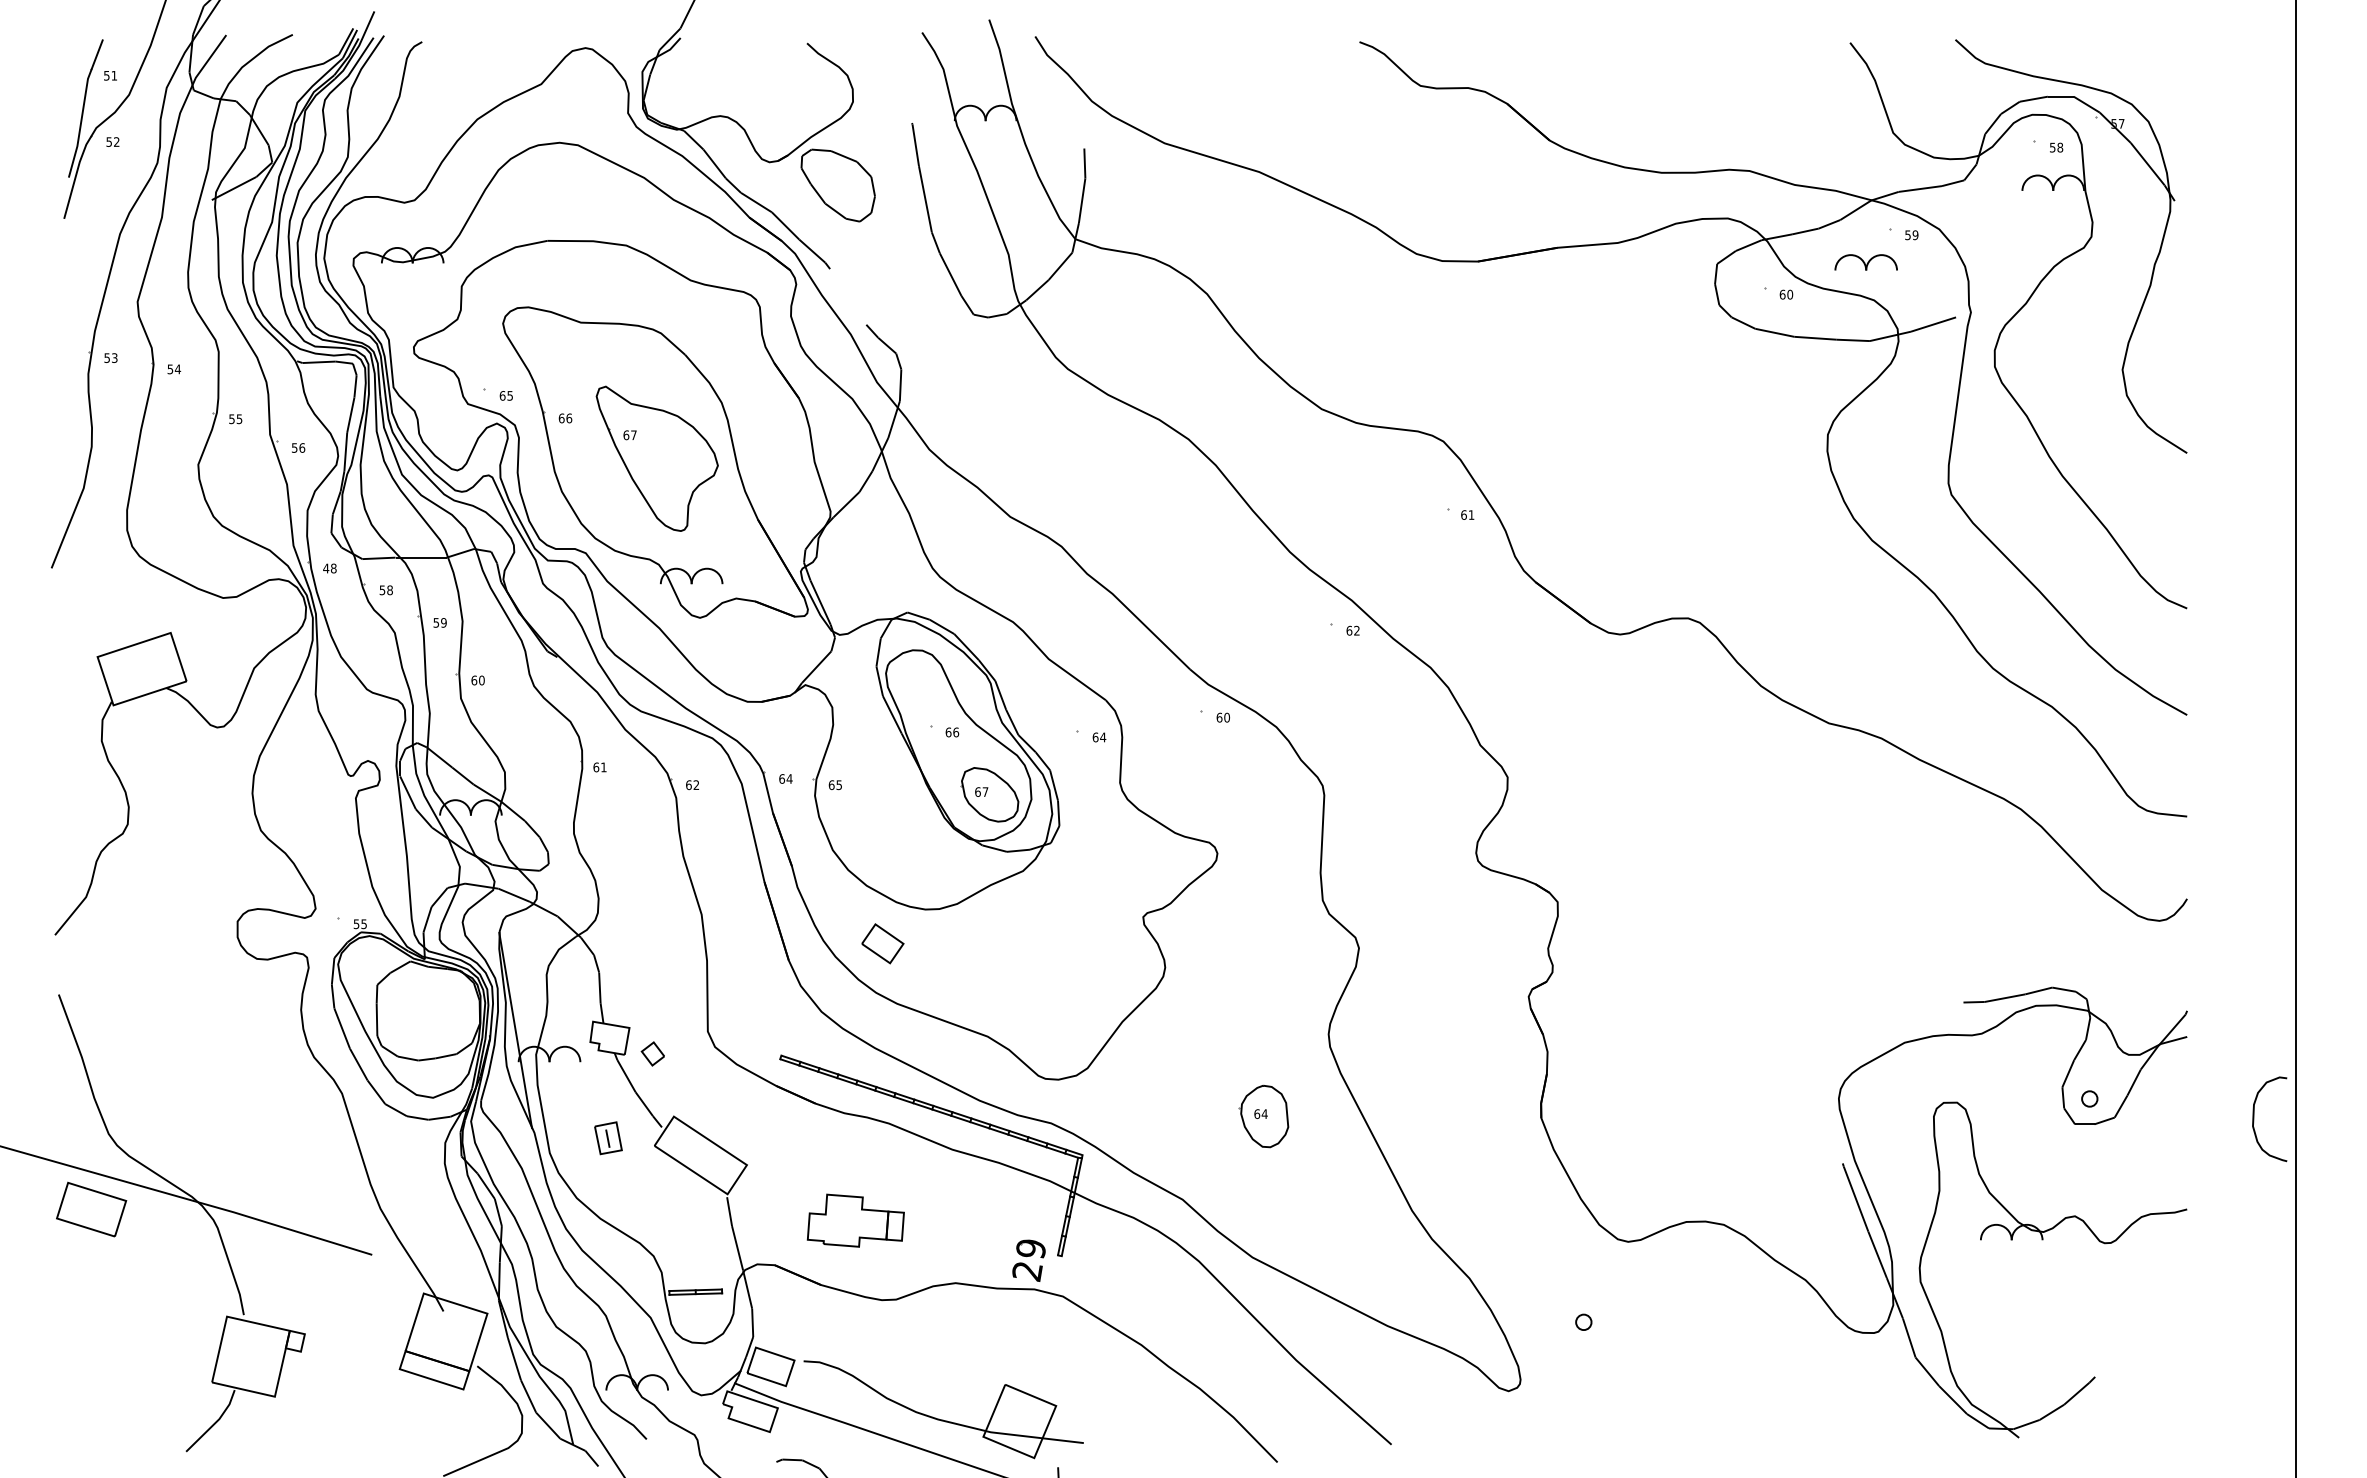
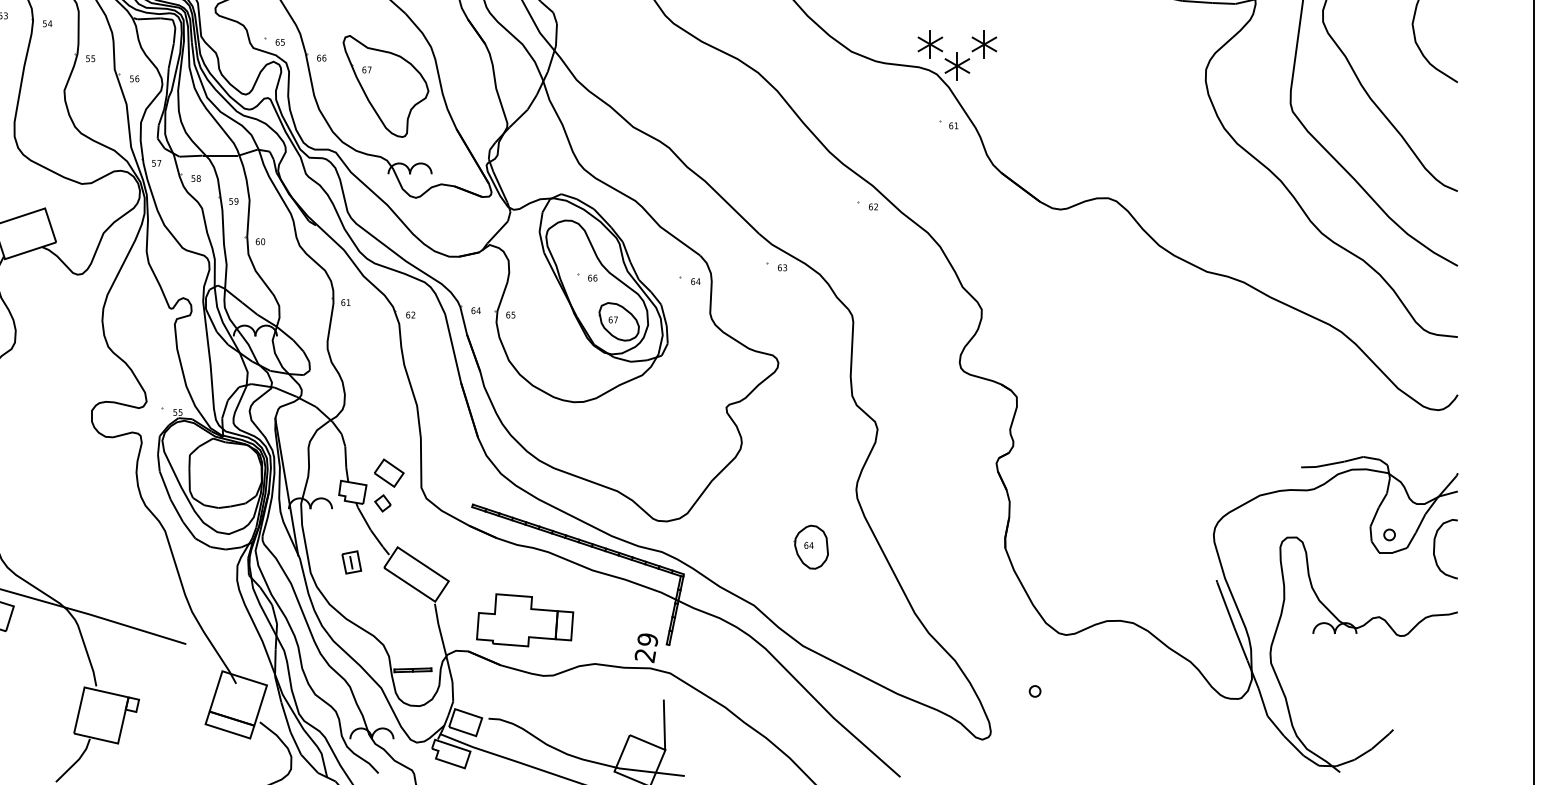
part: (1472, 414) -> (957, 55), added
text: (329, 568) -> (156, 163), 48 -> 57
text: (1227, 717) -> (785, 267), 60 -> 63
part: (882, 943) -> (388, 472), moved
curve: (2254, 1119) -> (1434, 549), moved
part: (855, 1220) -> (524, 620), size x1.43
line: (1054, 1369) -> (664, 724), added

